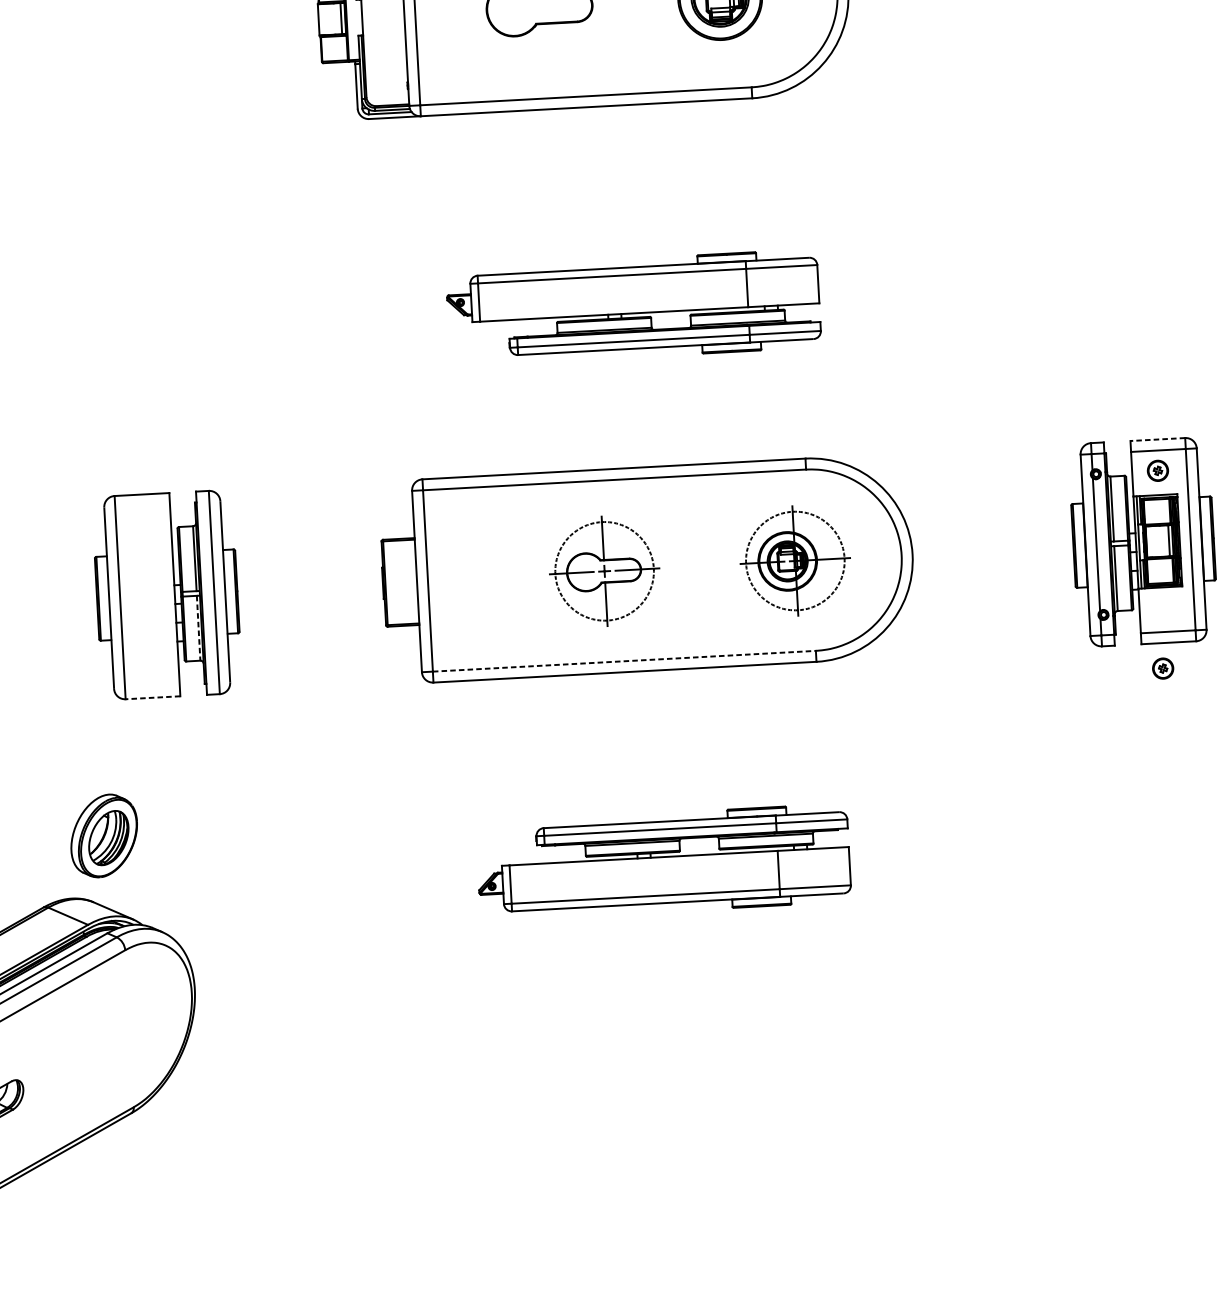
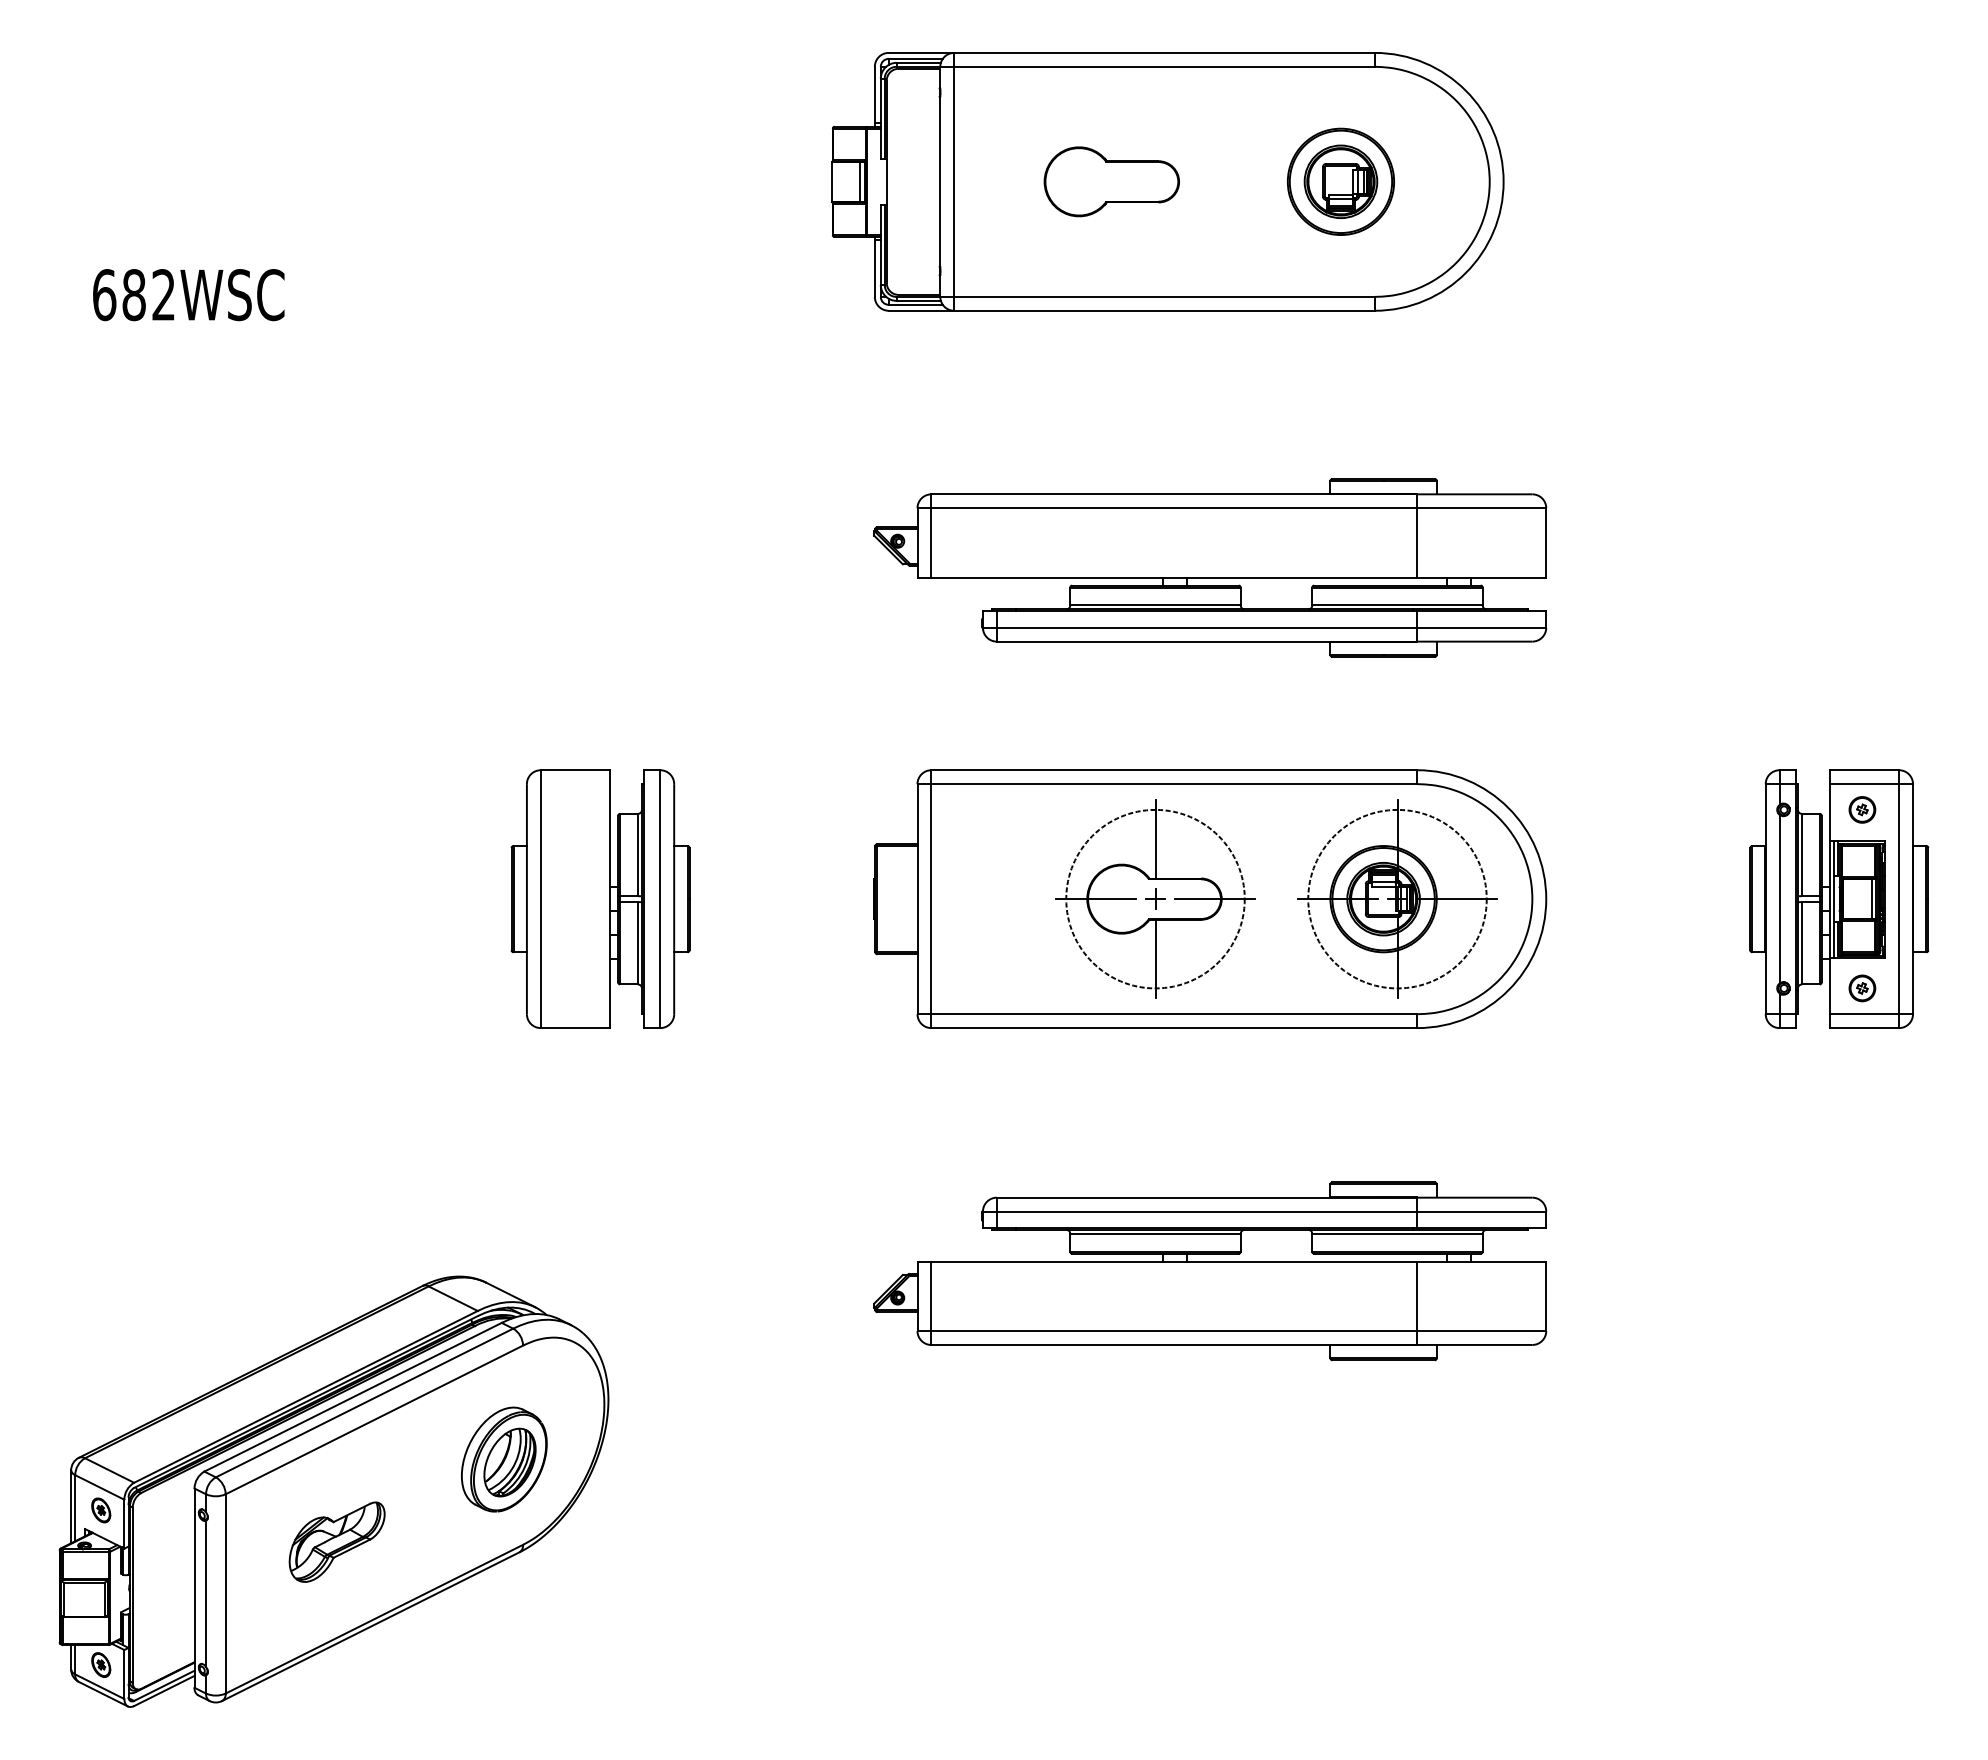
part: (633, 307) -> (1210, 567), size x1.43
line: (1157, 439) -> (1864, 770), dashed -> solid
part: (795, 560) -> (1397, 898), size x1.43
part: (604, 570) -> (1155, 898), size x1.43
line: (198, 628) -> (637, 943), dashed -> solid
line: (624, 661) -> (1174, 1014), dashed -> solid
part: (1163, 668) -> (1862, 988), moved
line: (153, 698) -> (575, 1028), dashed -> solid
part: (104, 835) -> (504, 1459), moved
part: (663, 862) -> (1210, 1271), size x1.43

